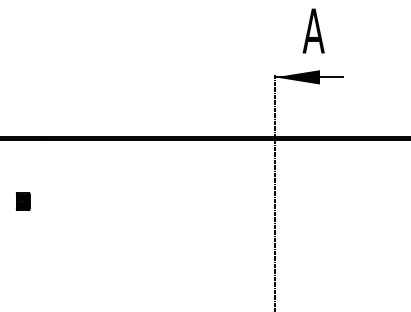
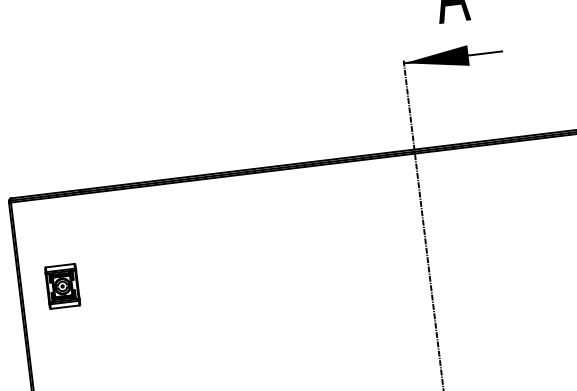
part: (22, 201) -> (61, 286), size x1.67

